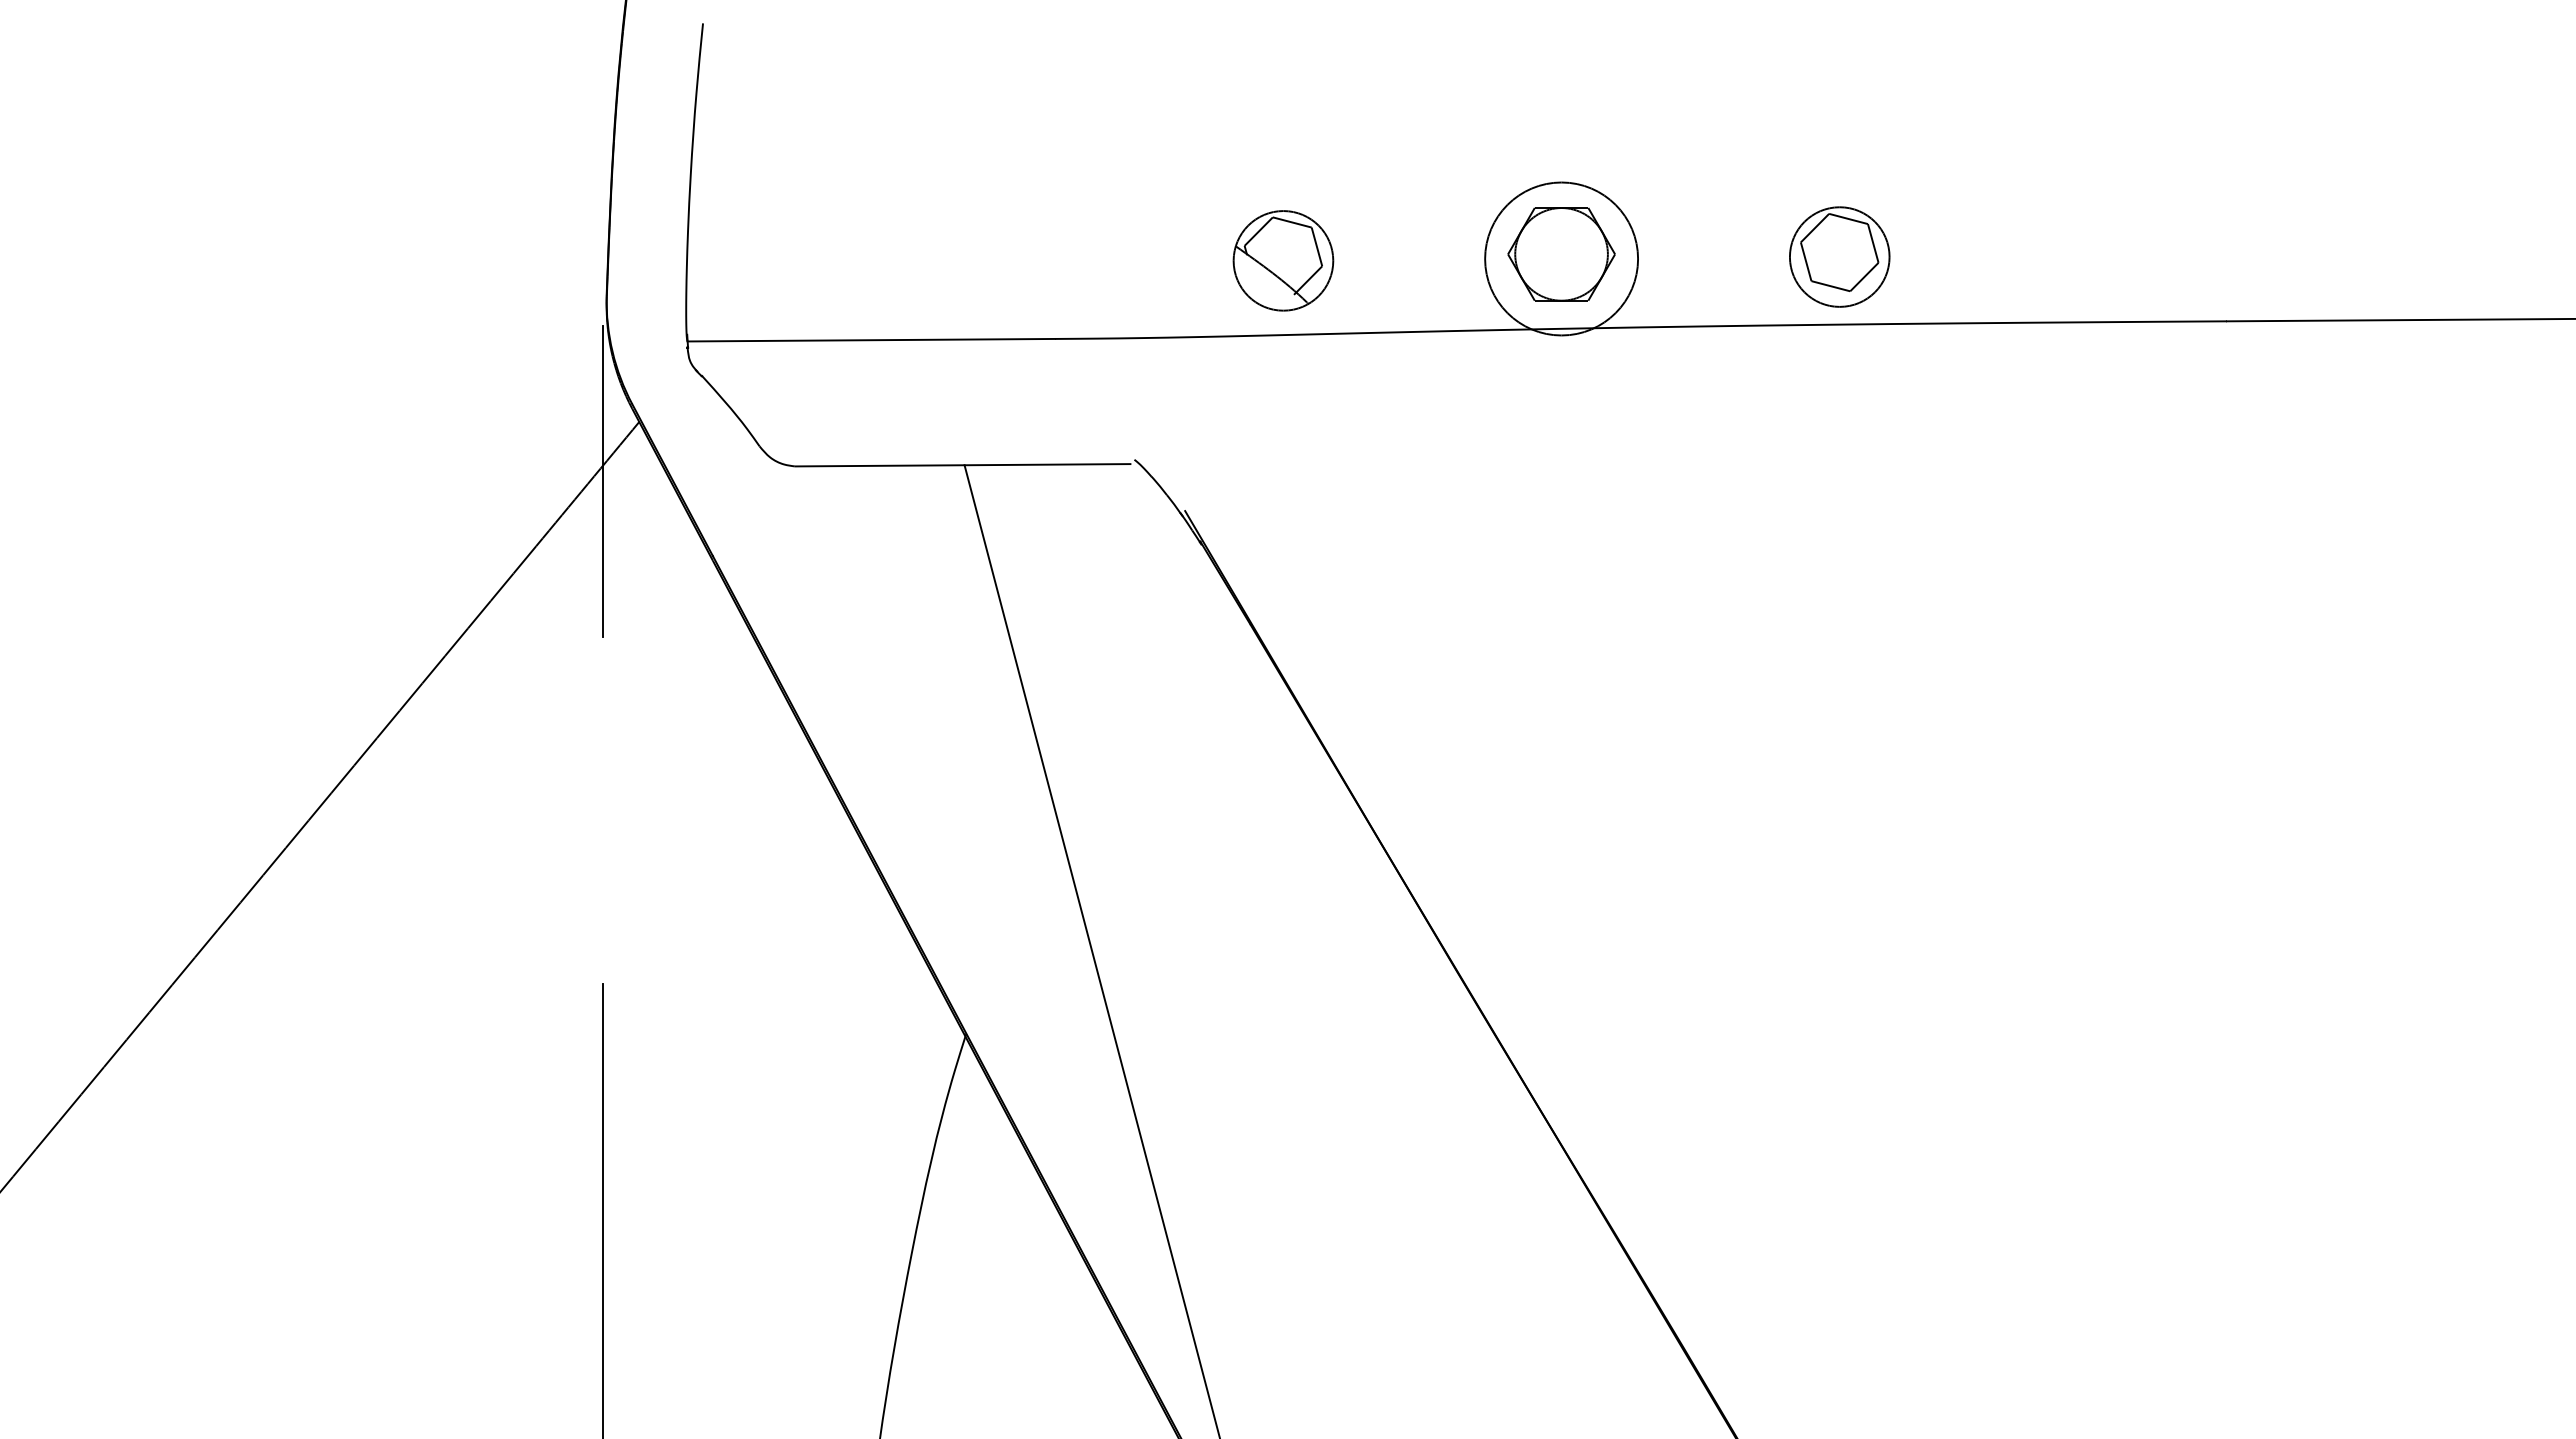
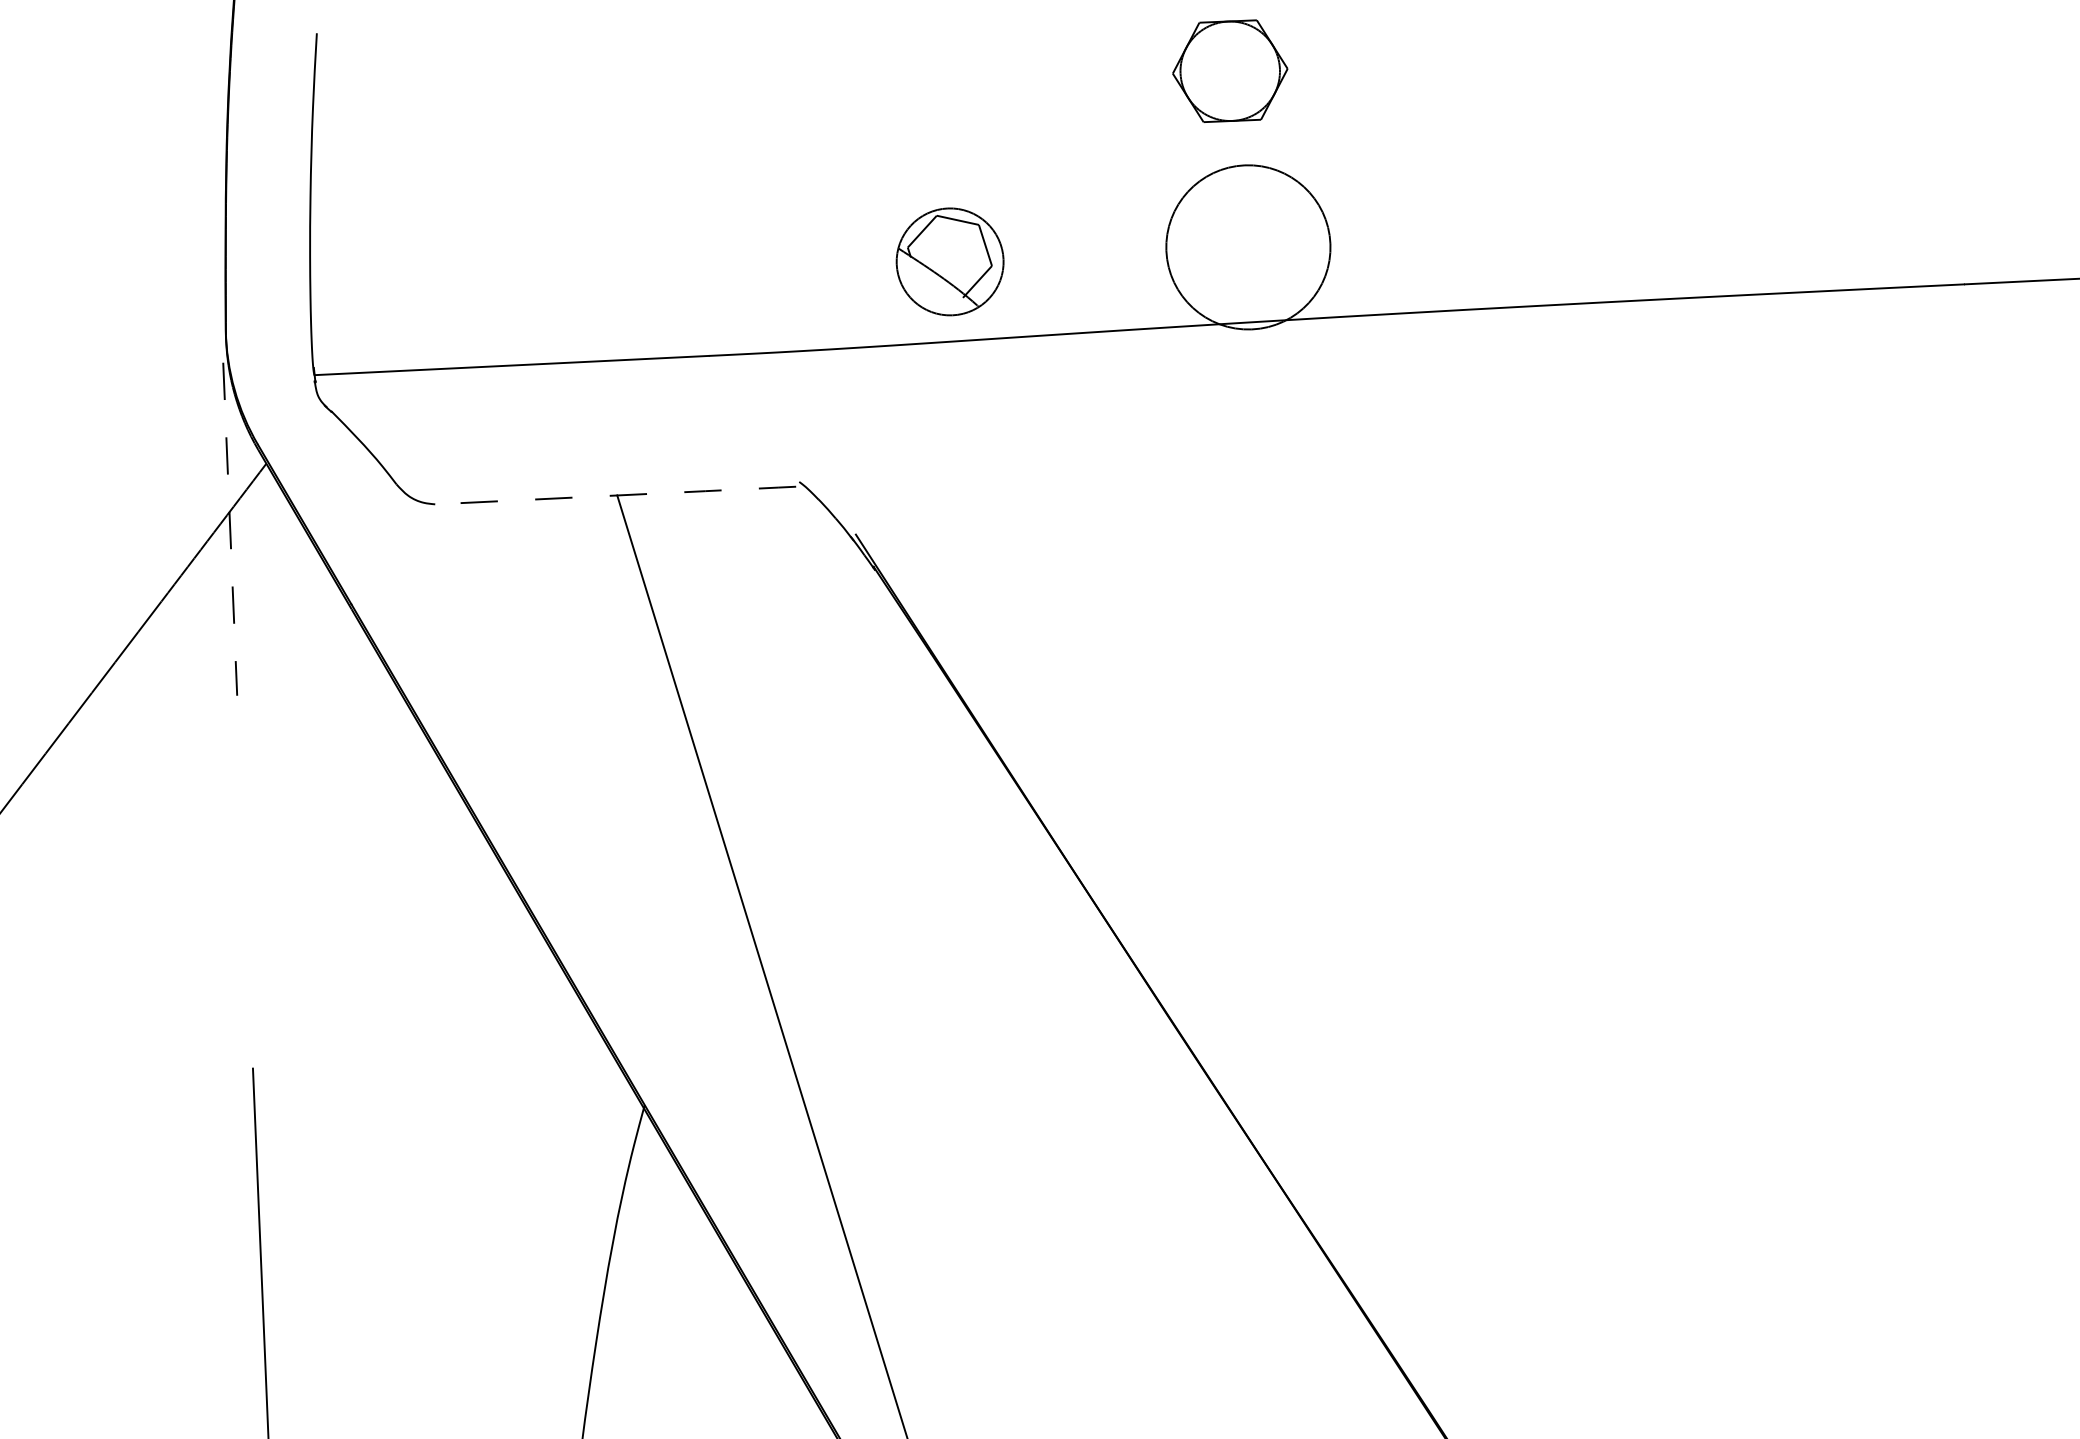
part: (1561, 254) -> (1230, 71), moved
part: (1839, 256) -> (1546, 232), removed
line: (964, 465) -> (617, 495), solid -> dashed
line: (603, 482) -> (230, 530), solid -> dashed

